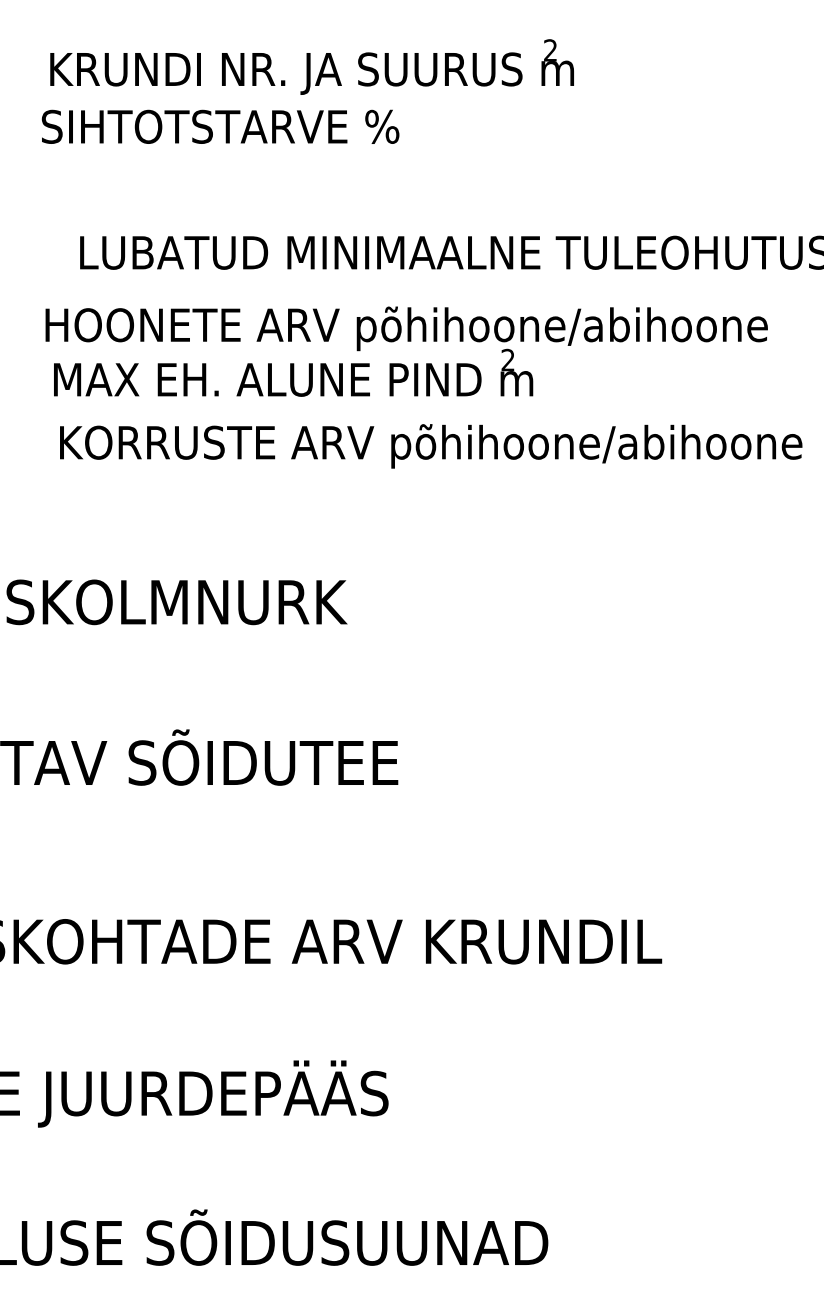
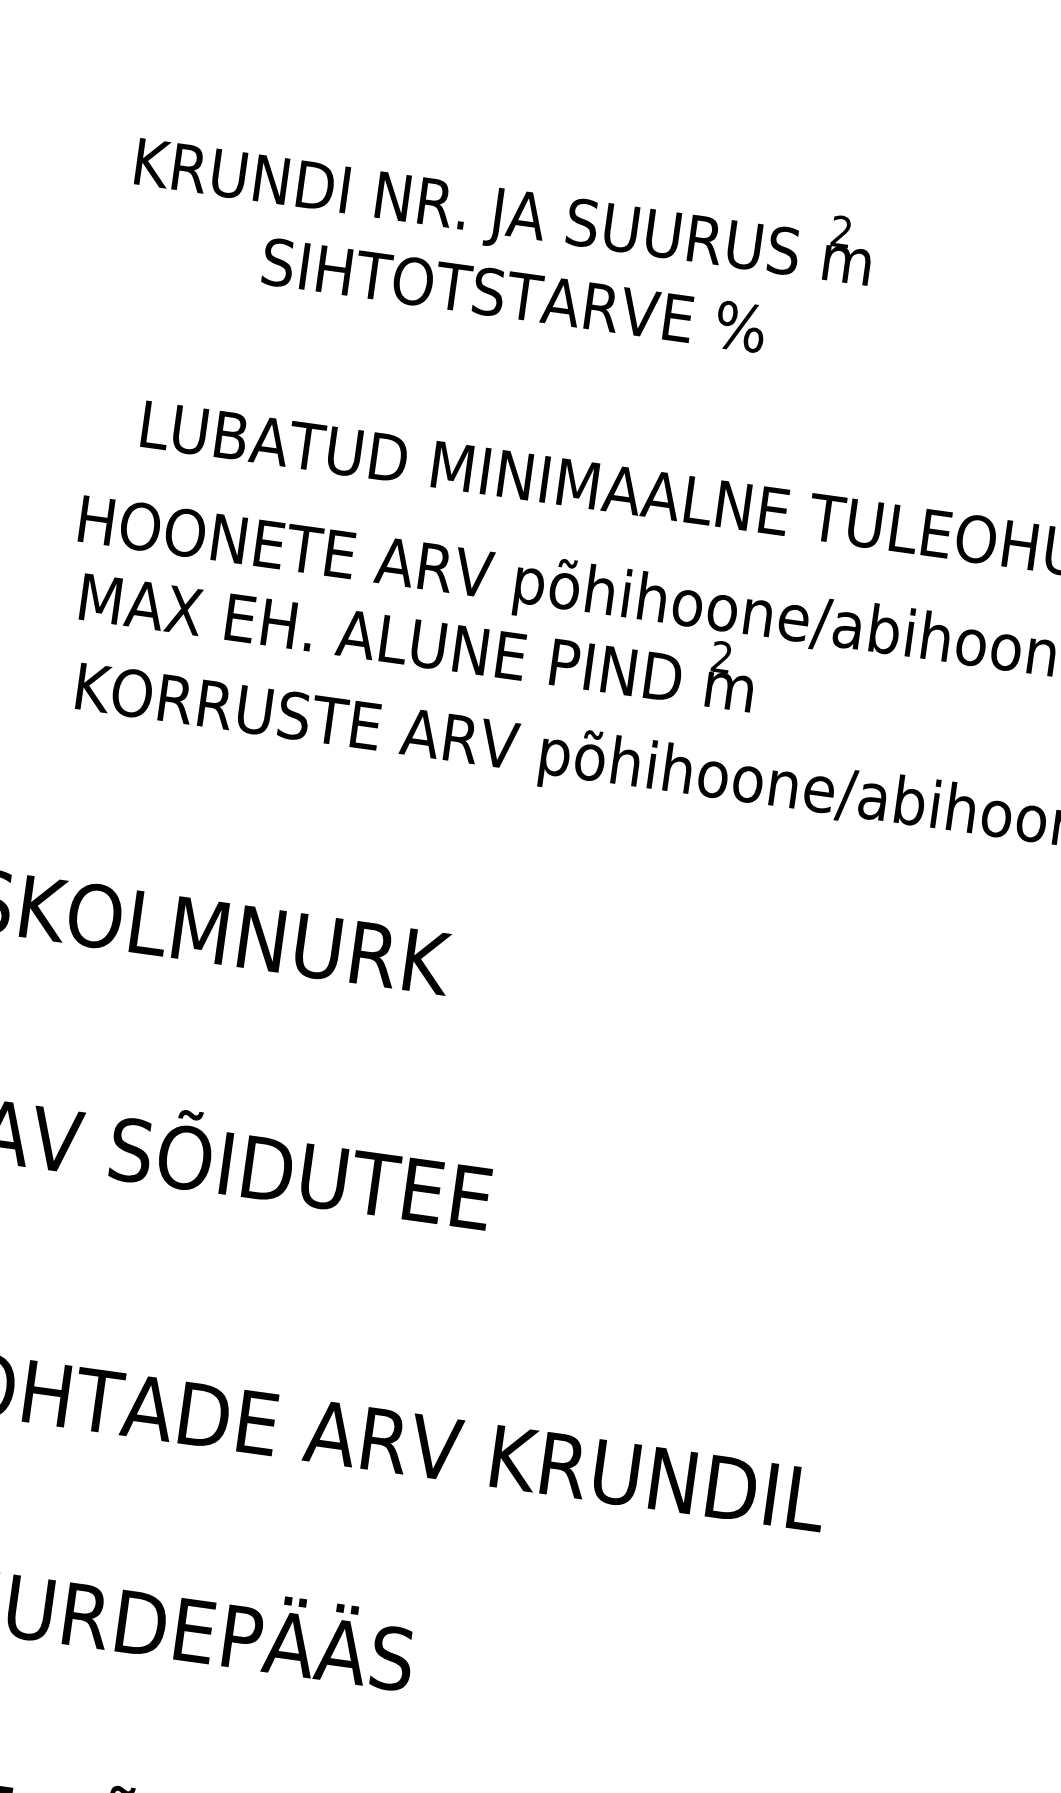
text: (220, 126) -> (514, 294), moved

